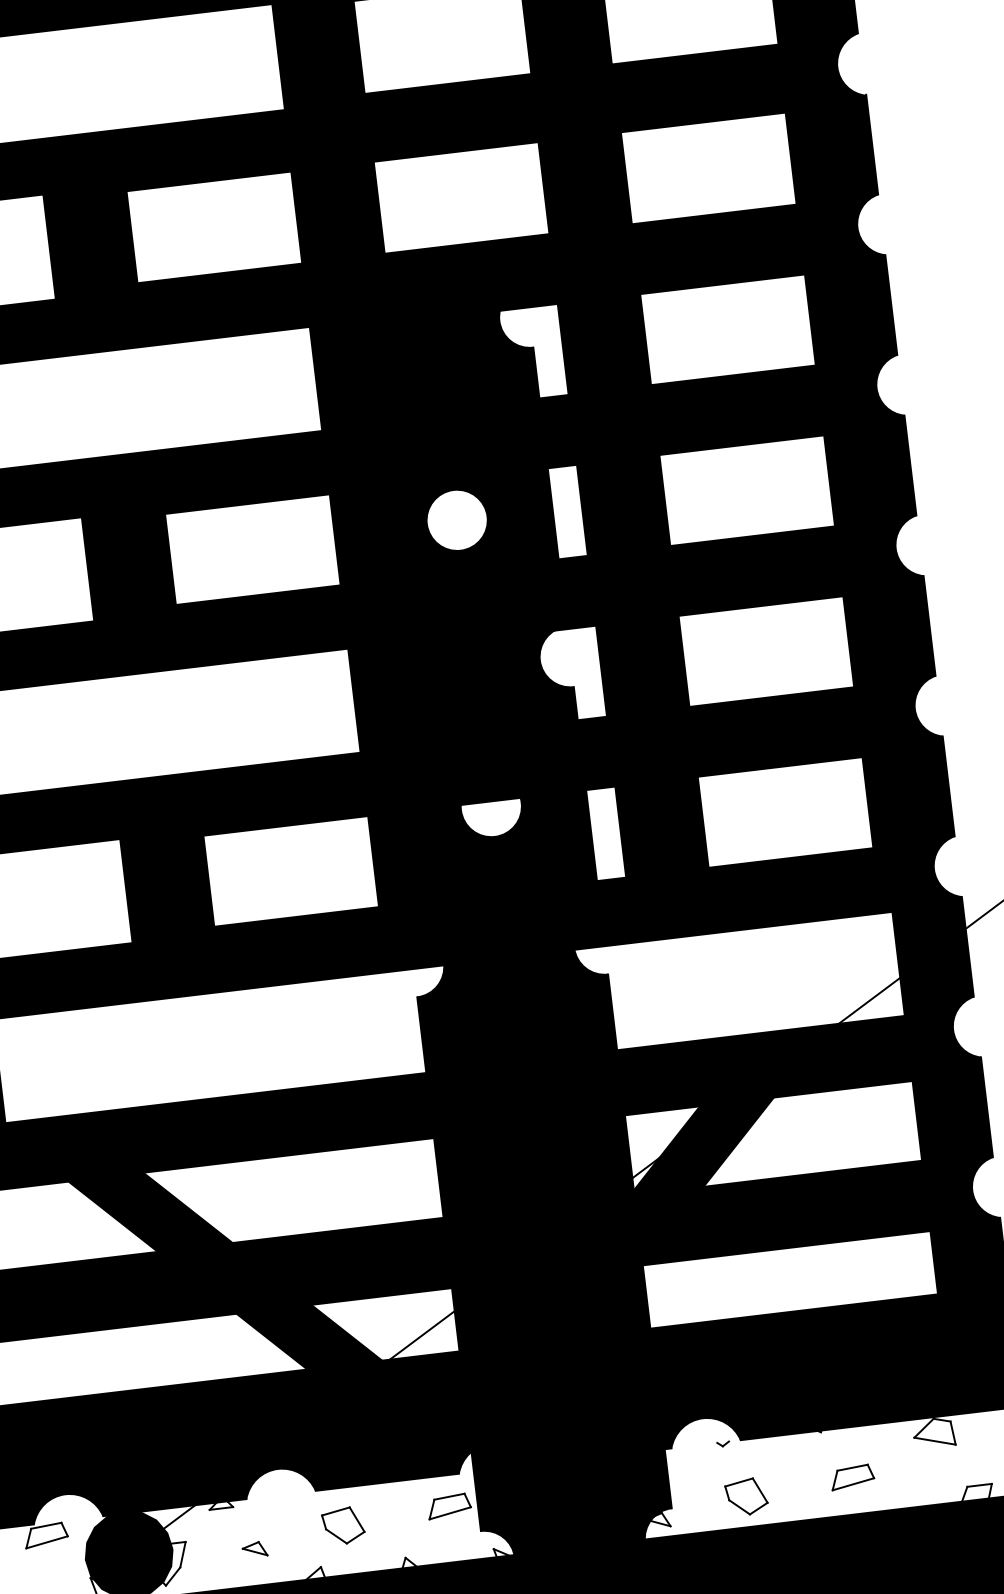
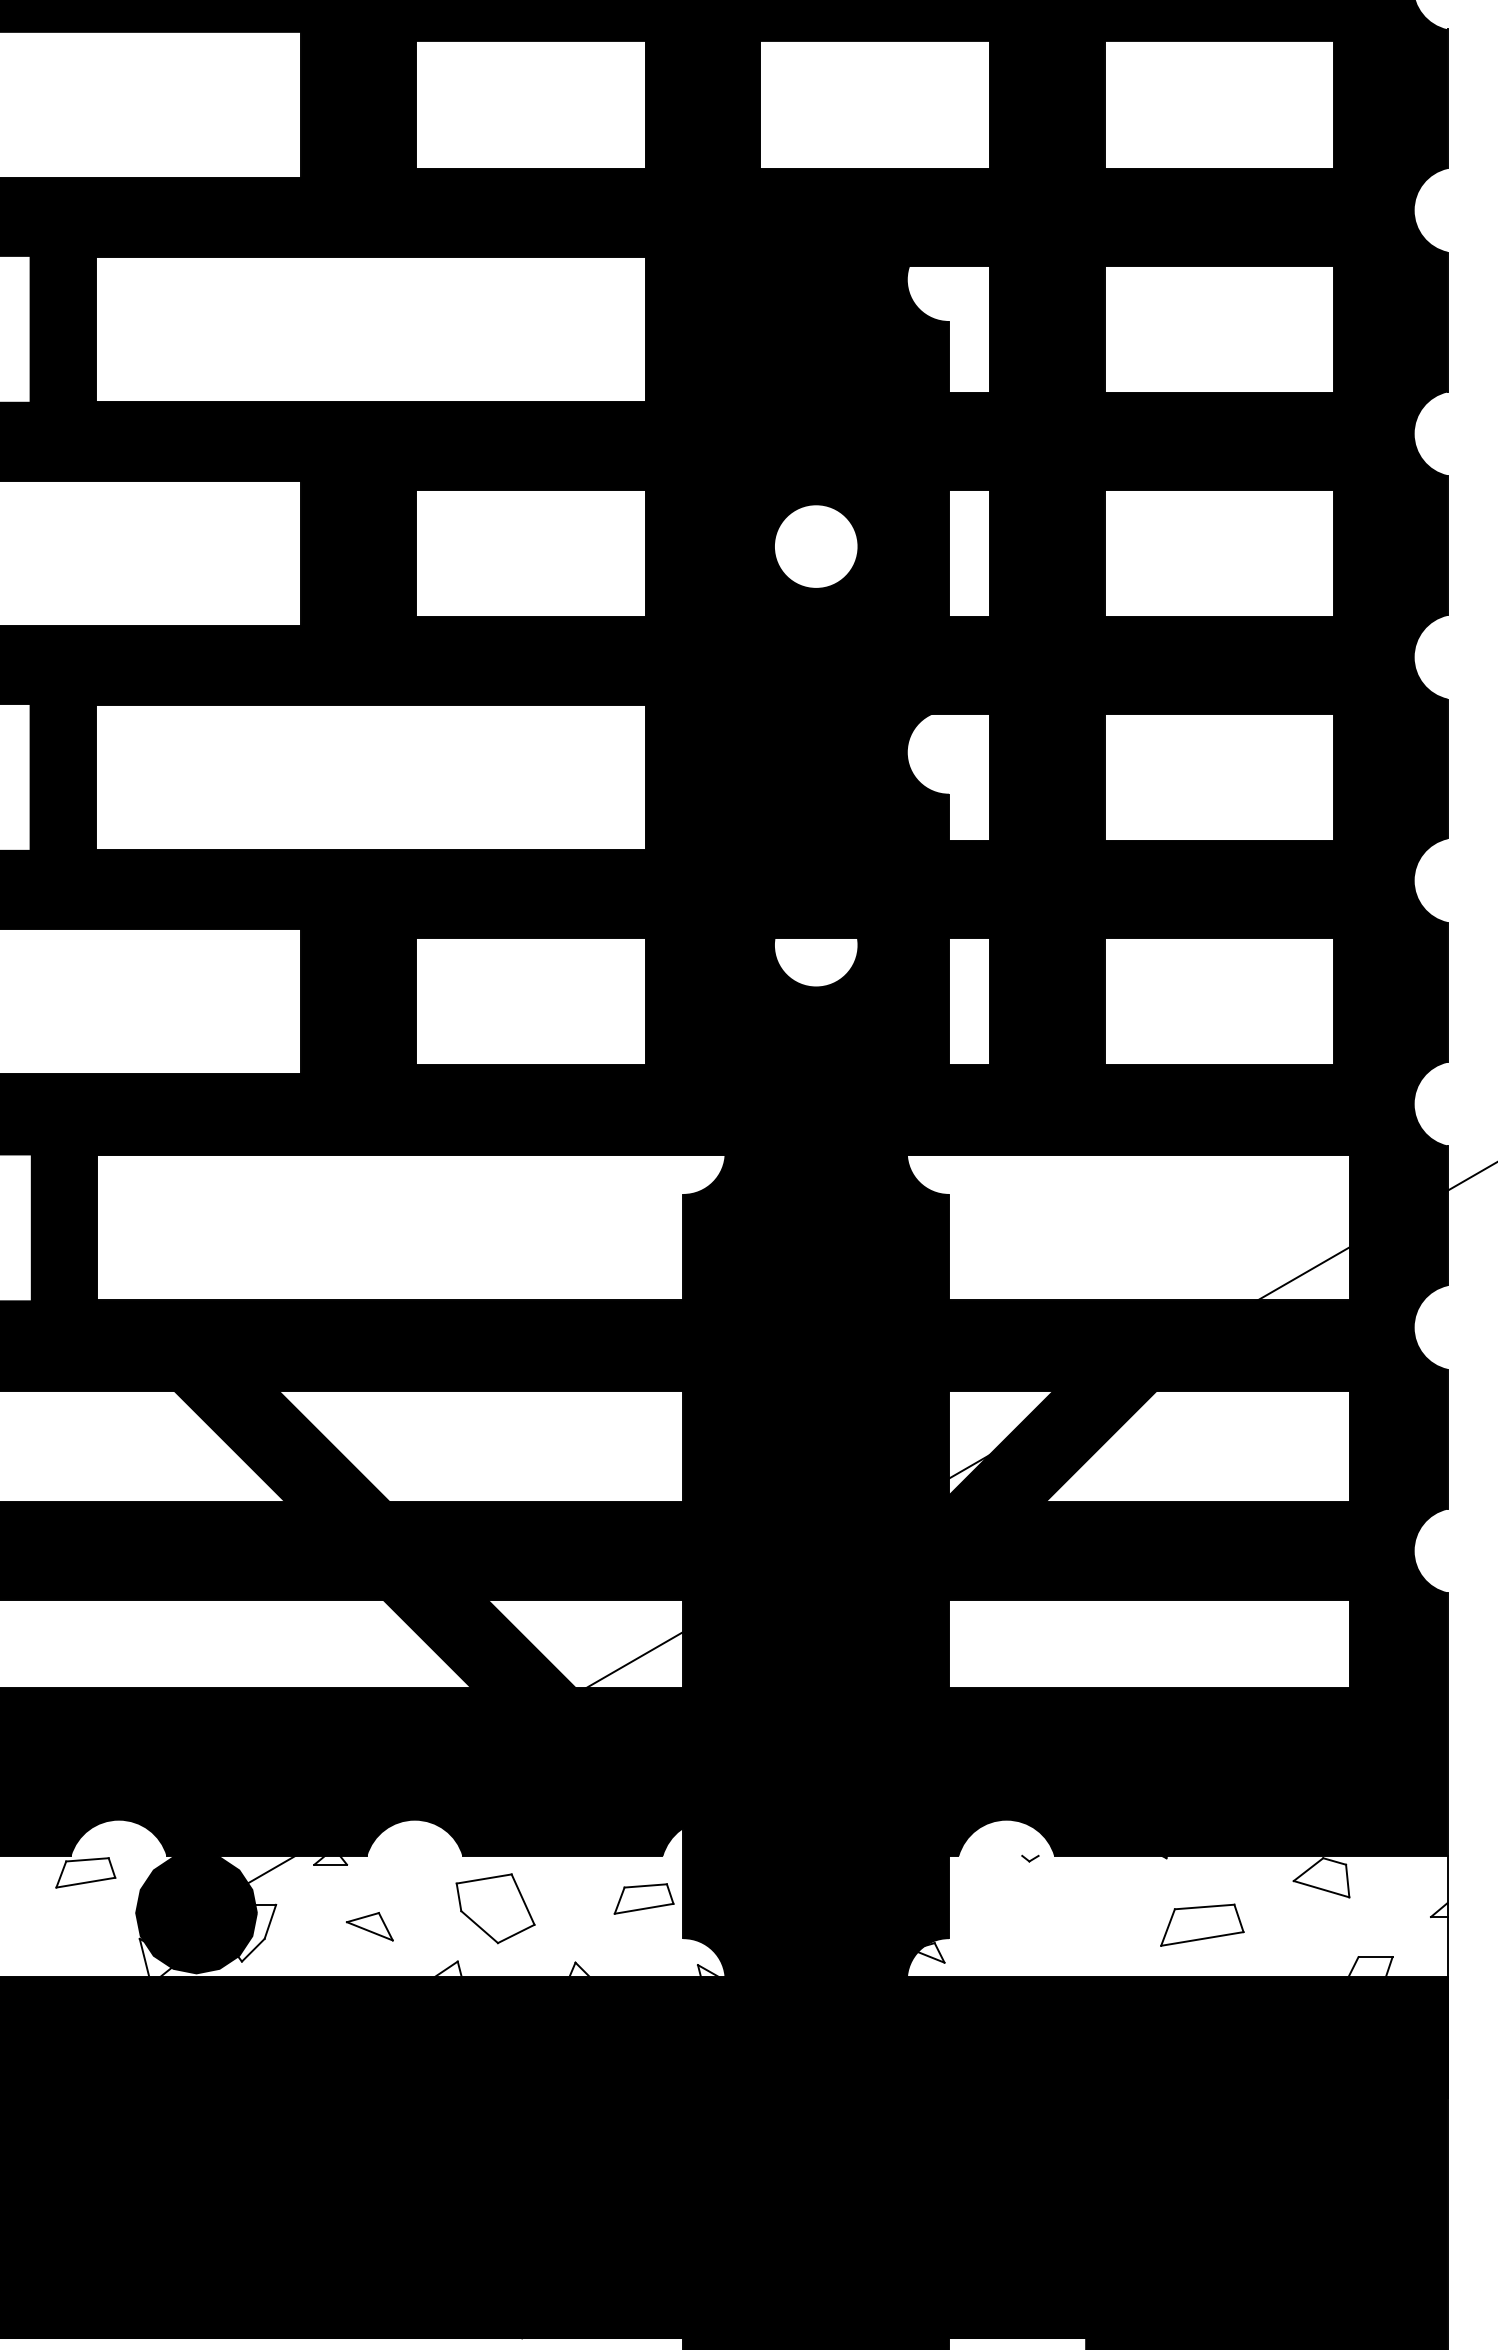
part: (852, 1476) -> (1202, 1924), size x1.4
part: (746, 1496) -> (1053, 1934), removed
part: (343, 1525) -> (495, 1908), size x1.4
part: (254, 1549) -> (369, 1926), size x1.4

